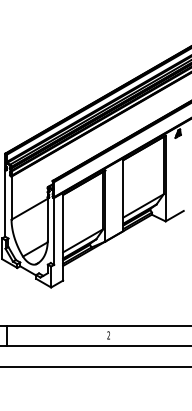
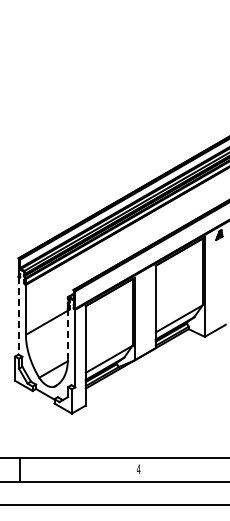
line: (5, 202) -> (18, 315), solid -> dashed
line: (47, 219) -> (67, 334), solid -> dashed
text: (108, 334) -> (138, 468), 2 -> 4

